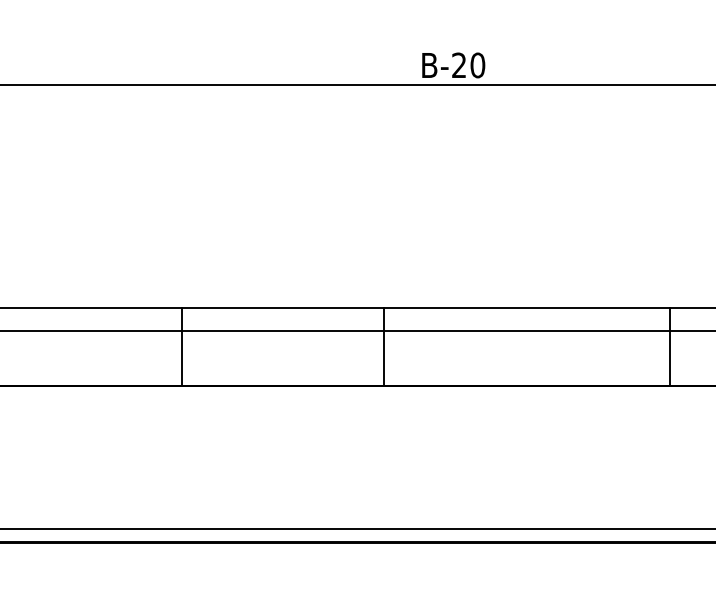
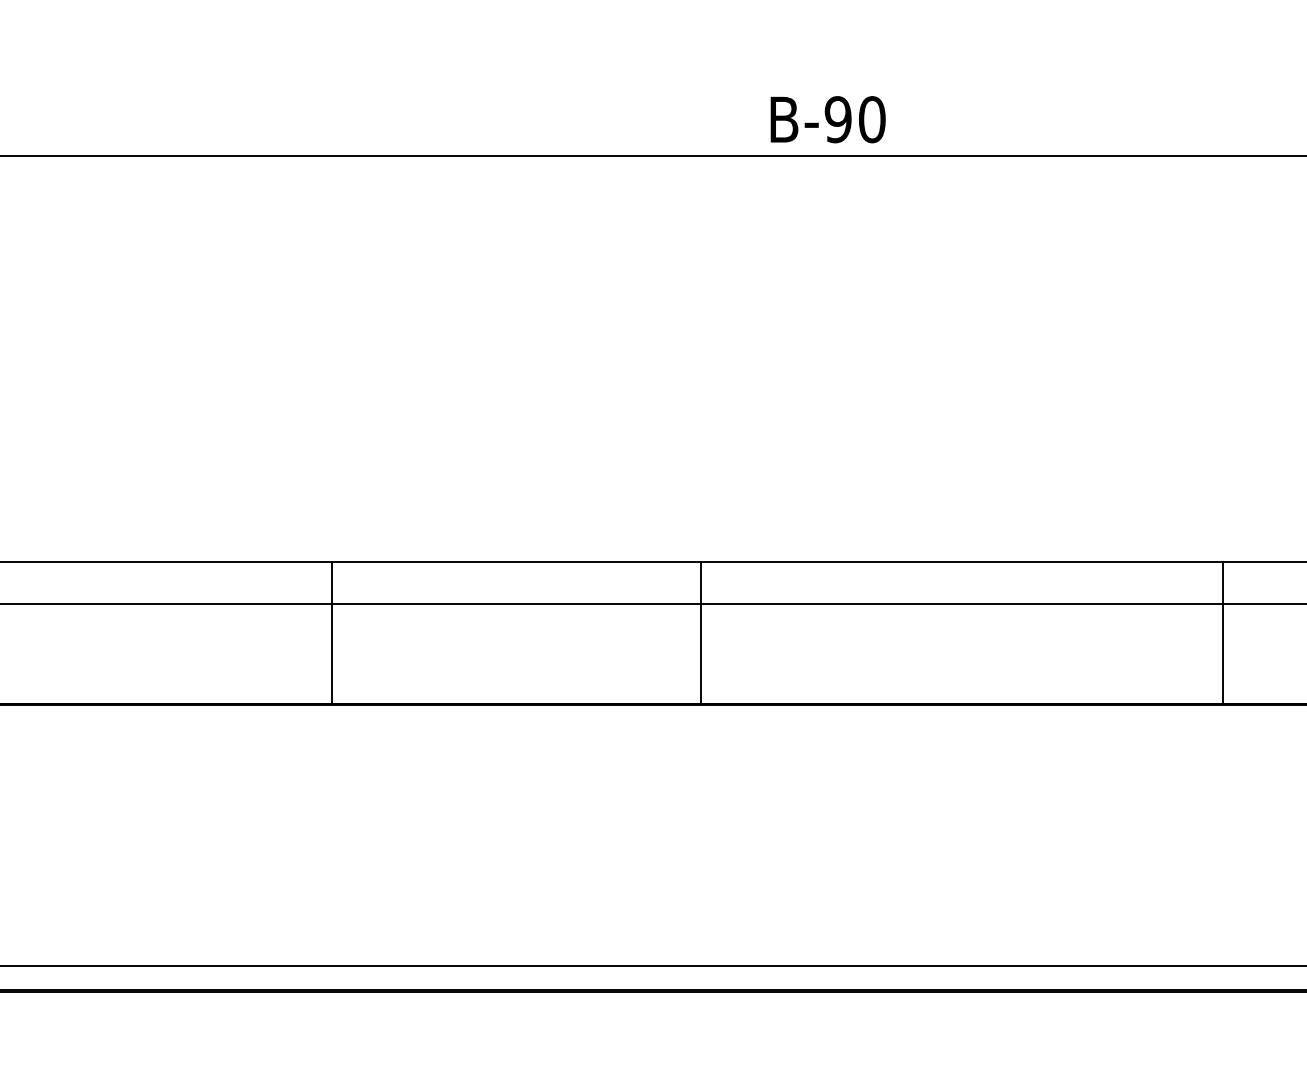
text: (459, 65) -> (838, 119), B-20 -> B-90

